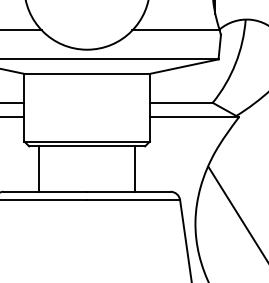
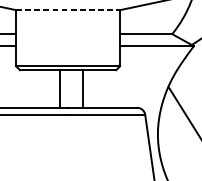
line: (87, 73) -> (68, 9), solid -> dashed
line: (38, 168) -> (60, 88), moved
line: (135, 168) -> (83, 88), moved

